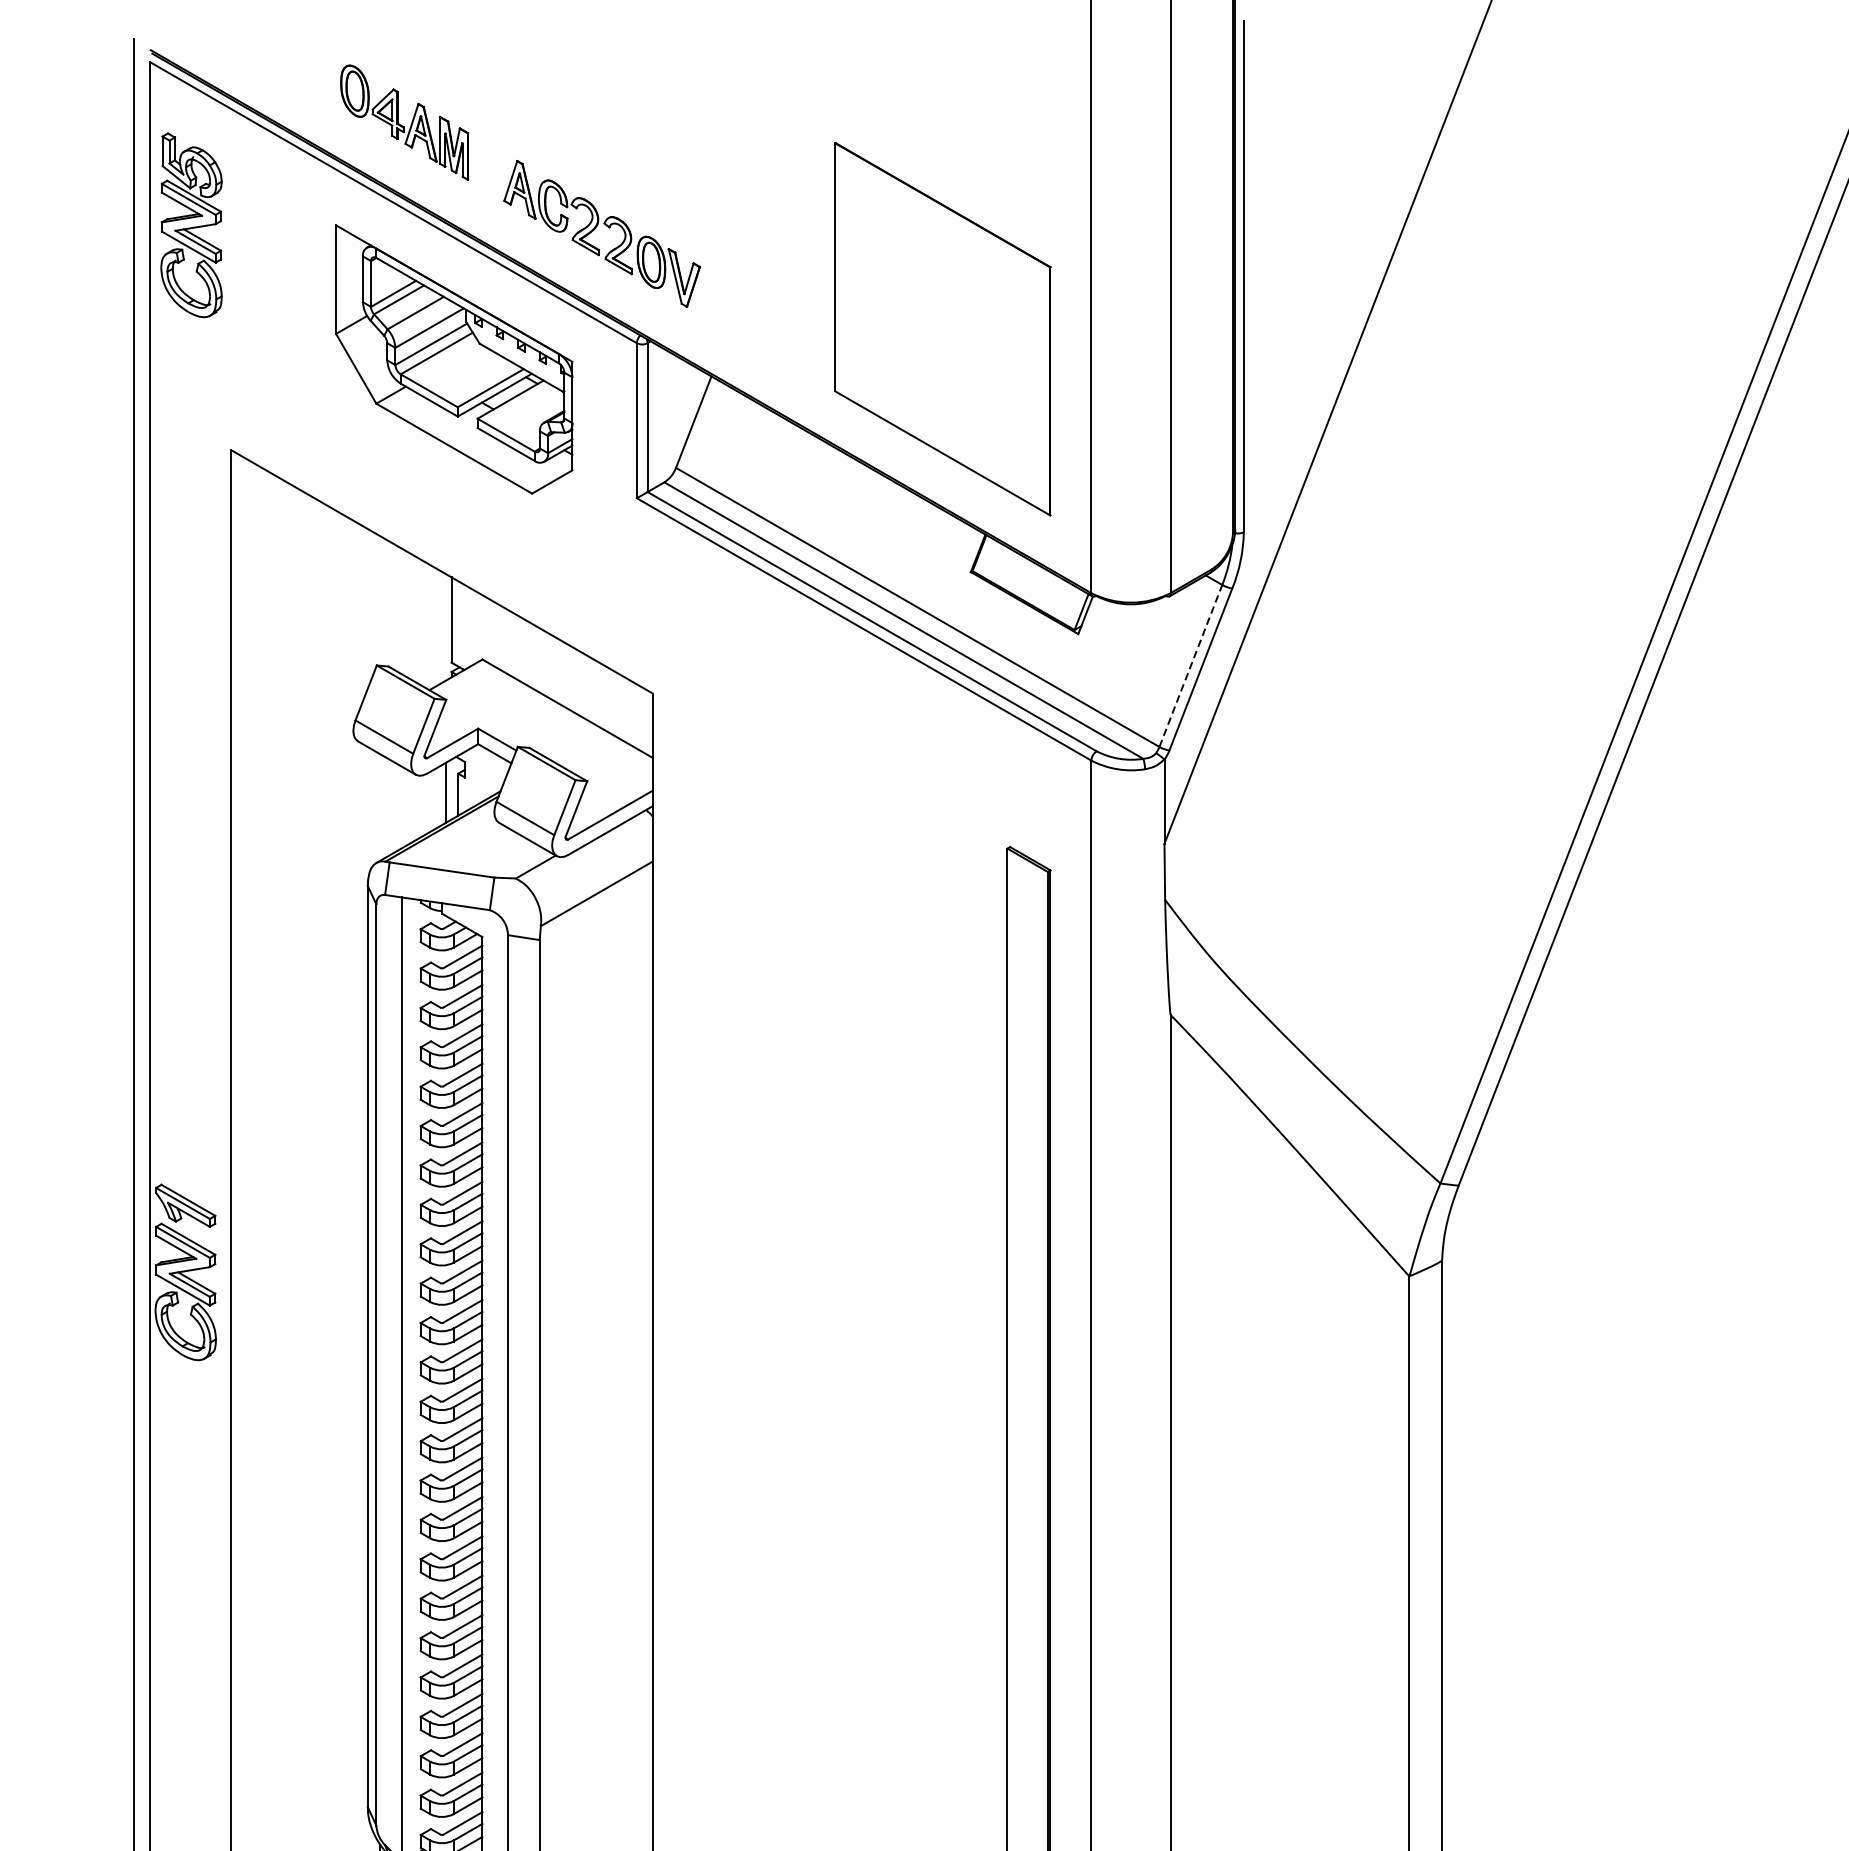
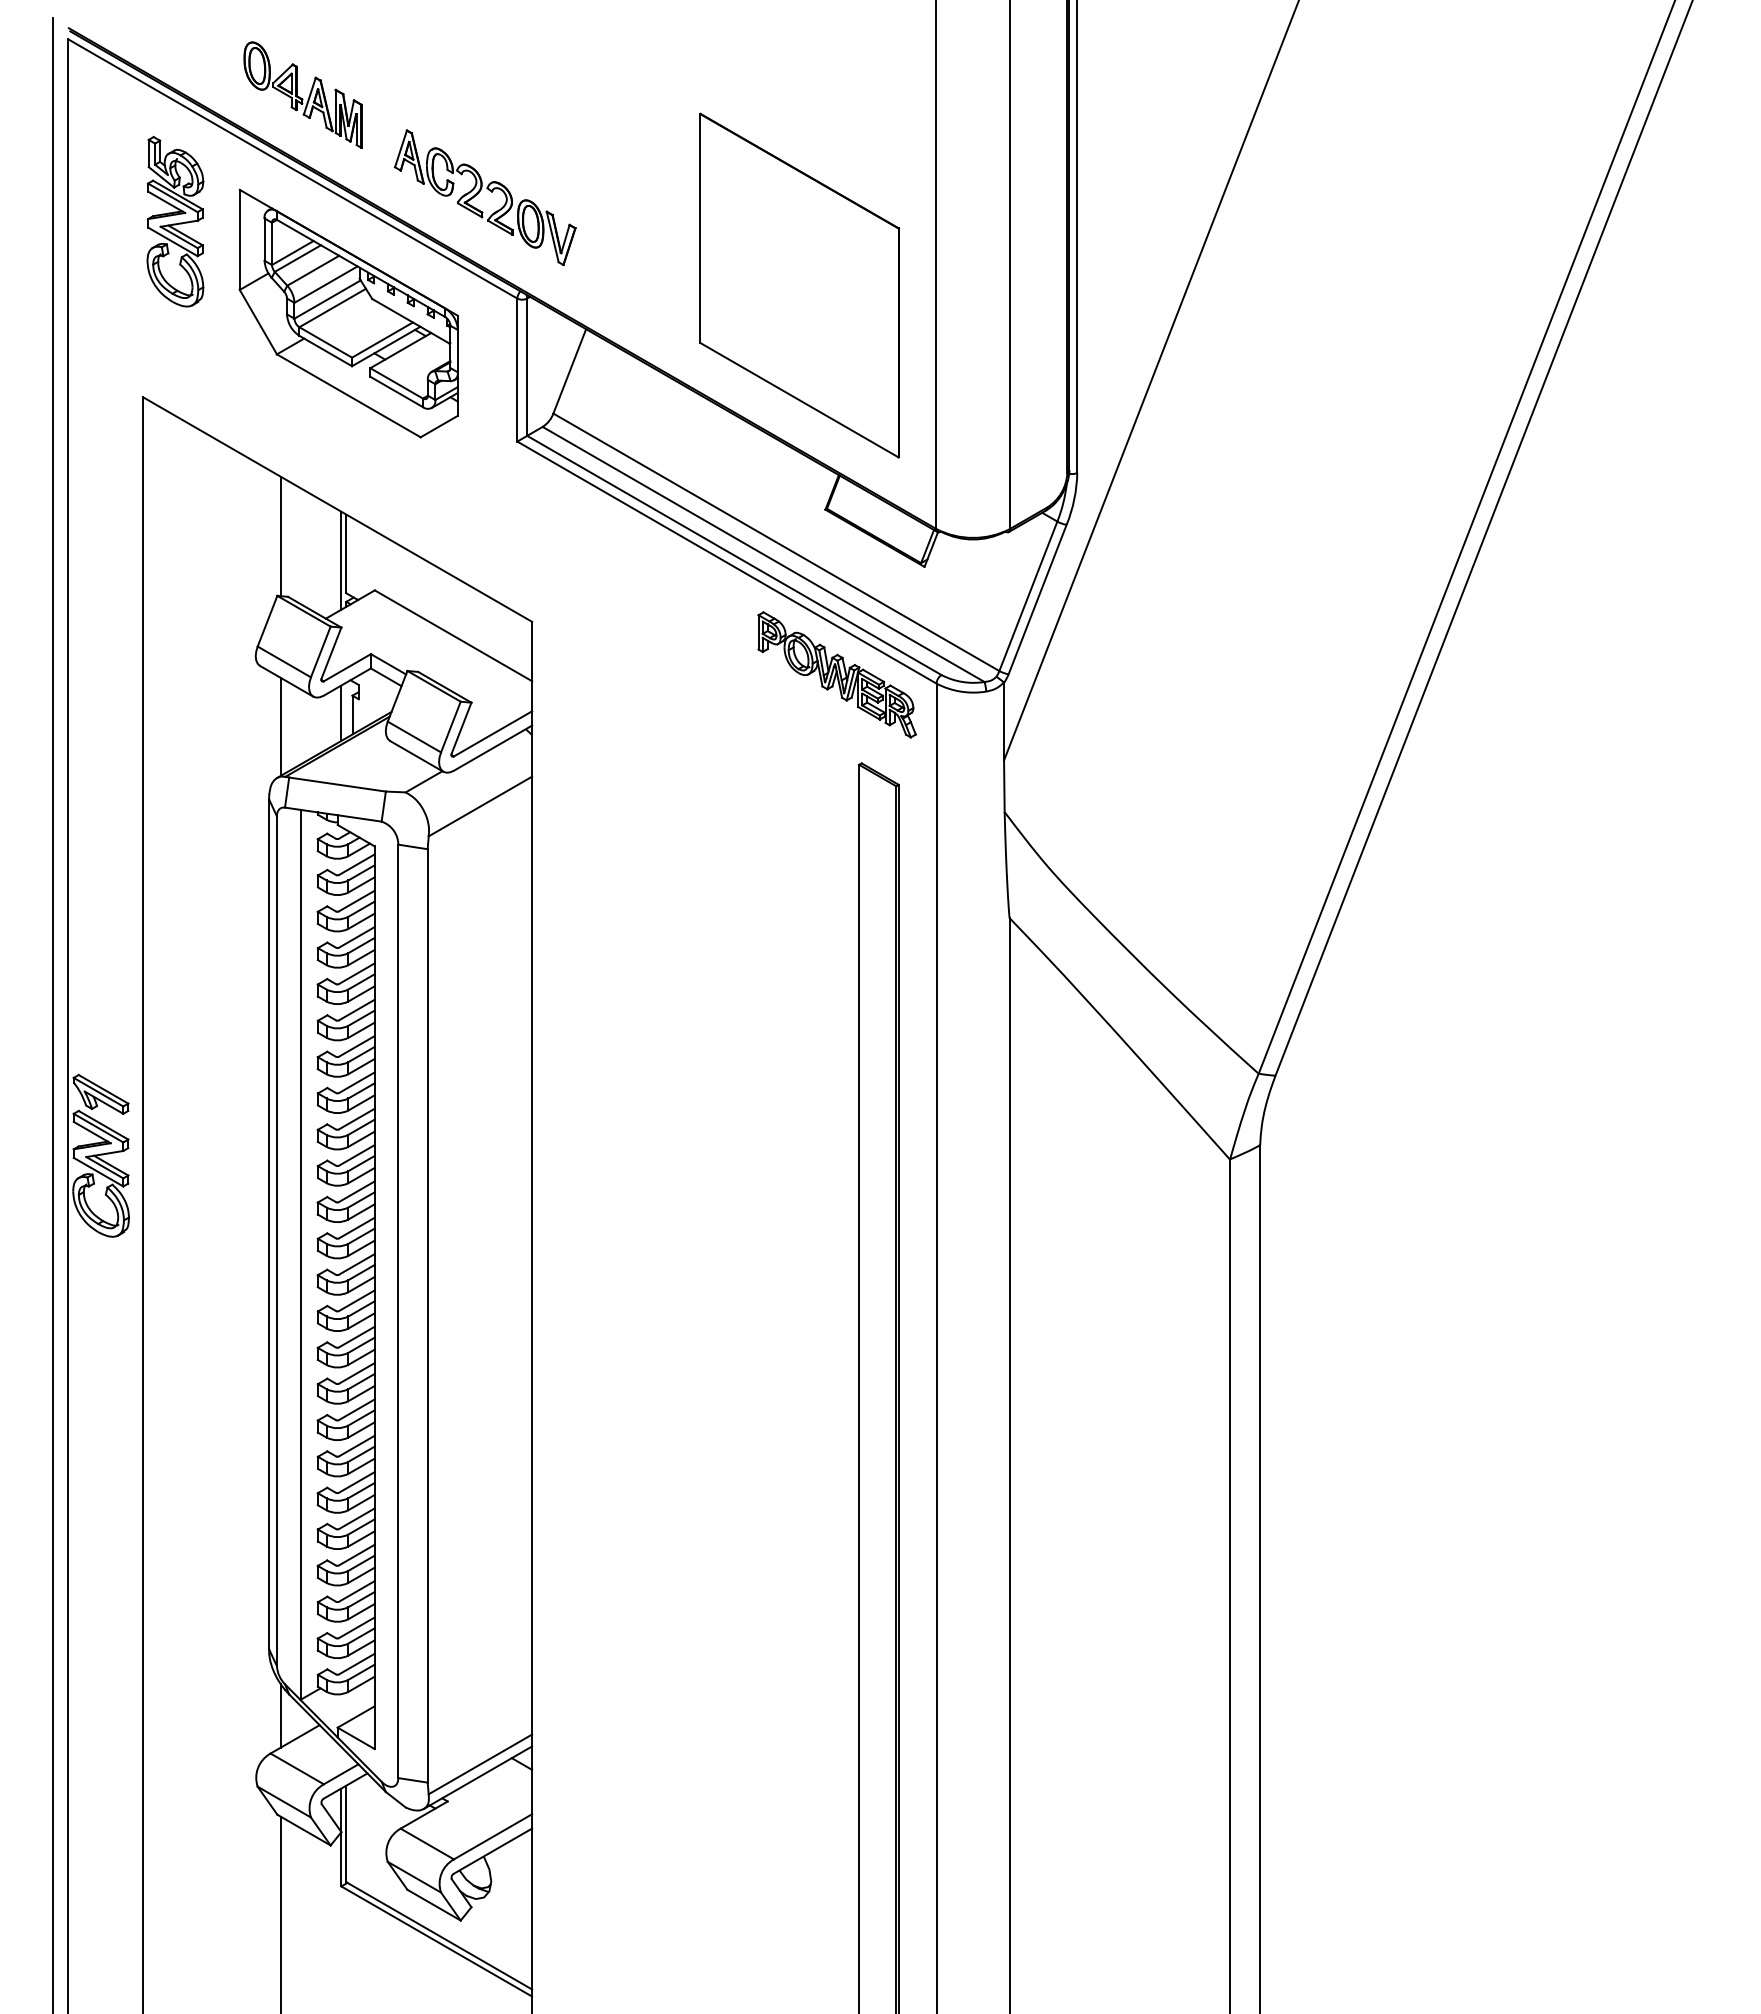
part: (191, 225) -> (175, 221), moved
line: (380, 601) -> (280, 536), added
line: (446, 627) -> (341, 560), added
line: (1190, 665) -> (1028, 595), dashed -> solid
part: (982, 750) -> (836, 674), added
line: (380, 807) -> (280, 726), added

